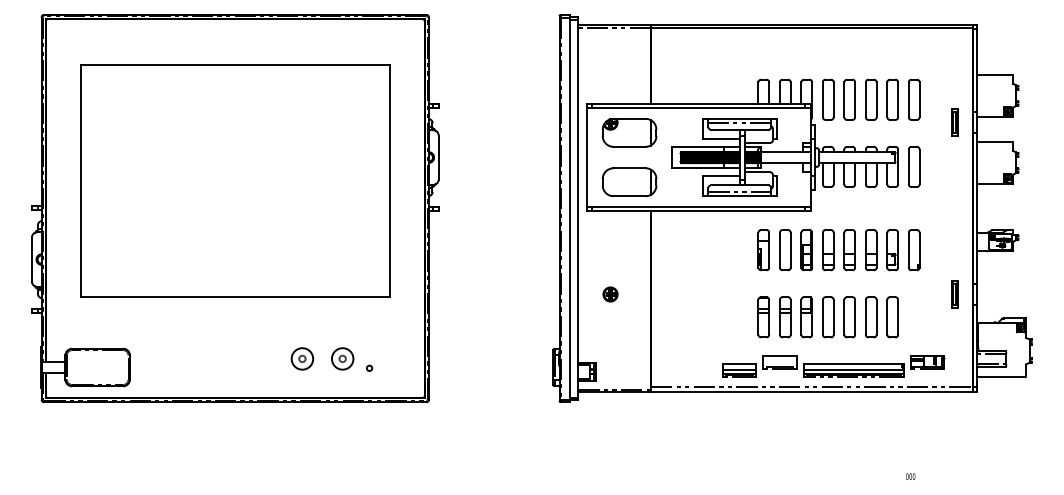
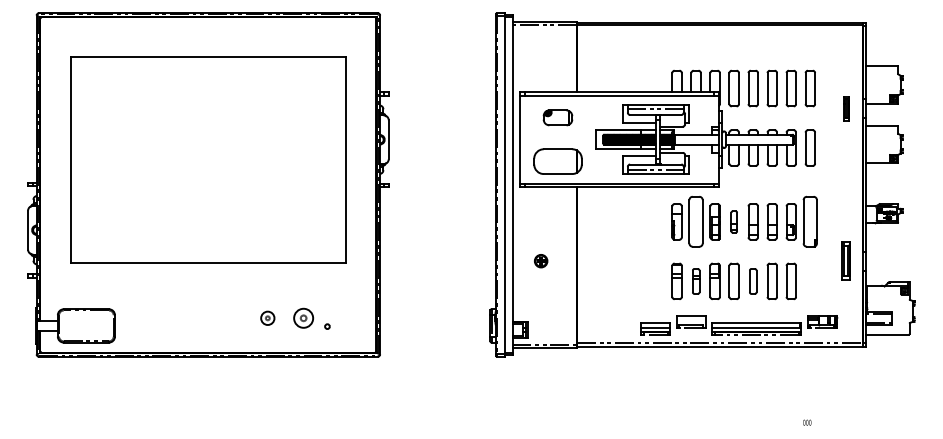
part: (629, 132) -> (557, 117), size x0.6
part: (785, 250) -> (696, 222), size x1.4
part: (828, 250) -> (734, 222), size x0.6
part: (914, 250) -> (810, 222), size x1.4
part: (954, 294) -> (846, 261), size x1.6
part: (785, 317) -> (696, 281), size x0.7
part: (849, 317) -> (753, 281), size x0.7
part: (301, 358) -> (267, 317), size x0.7

